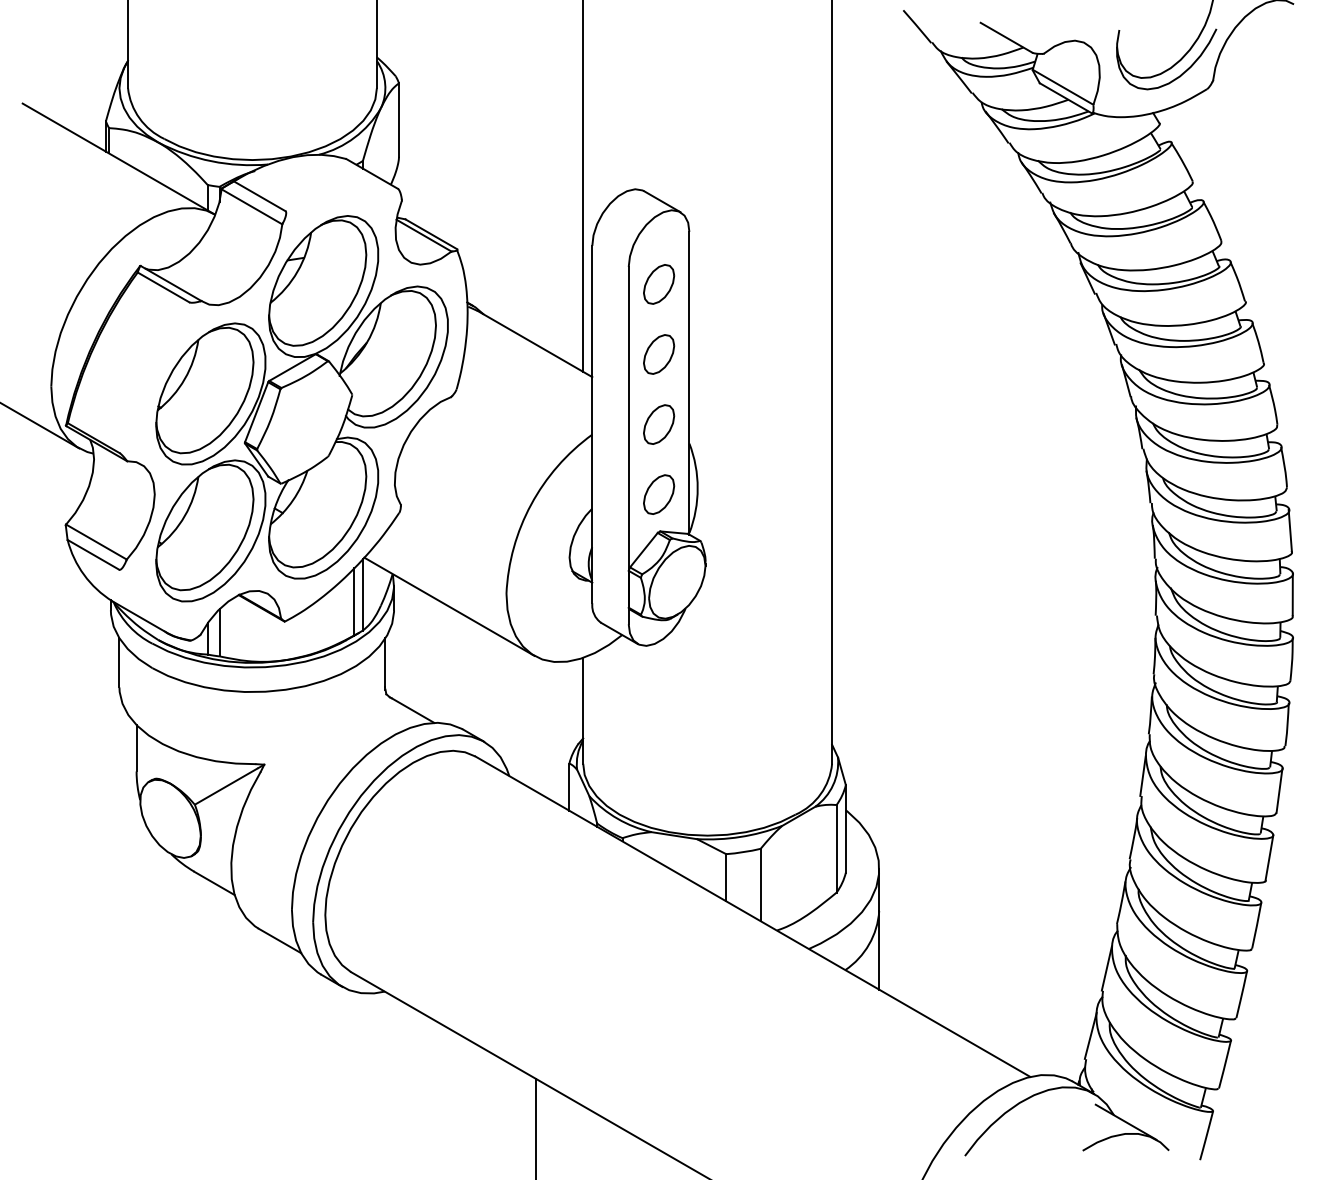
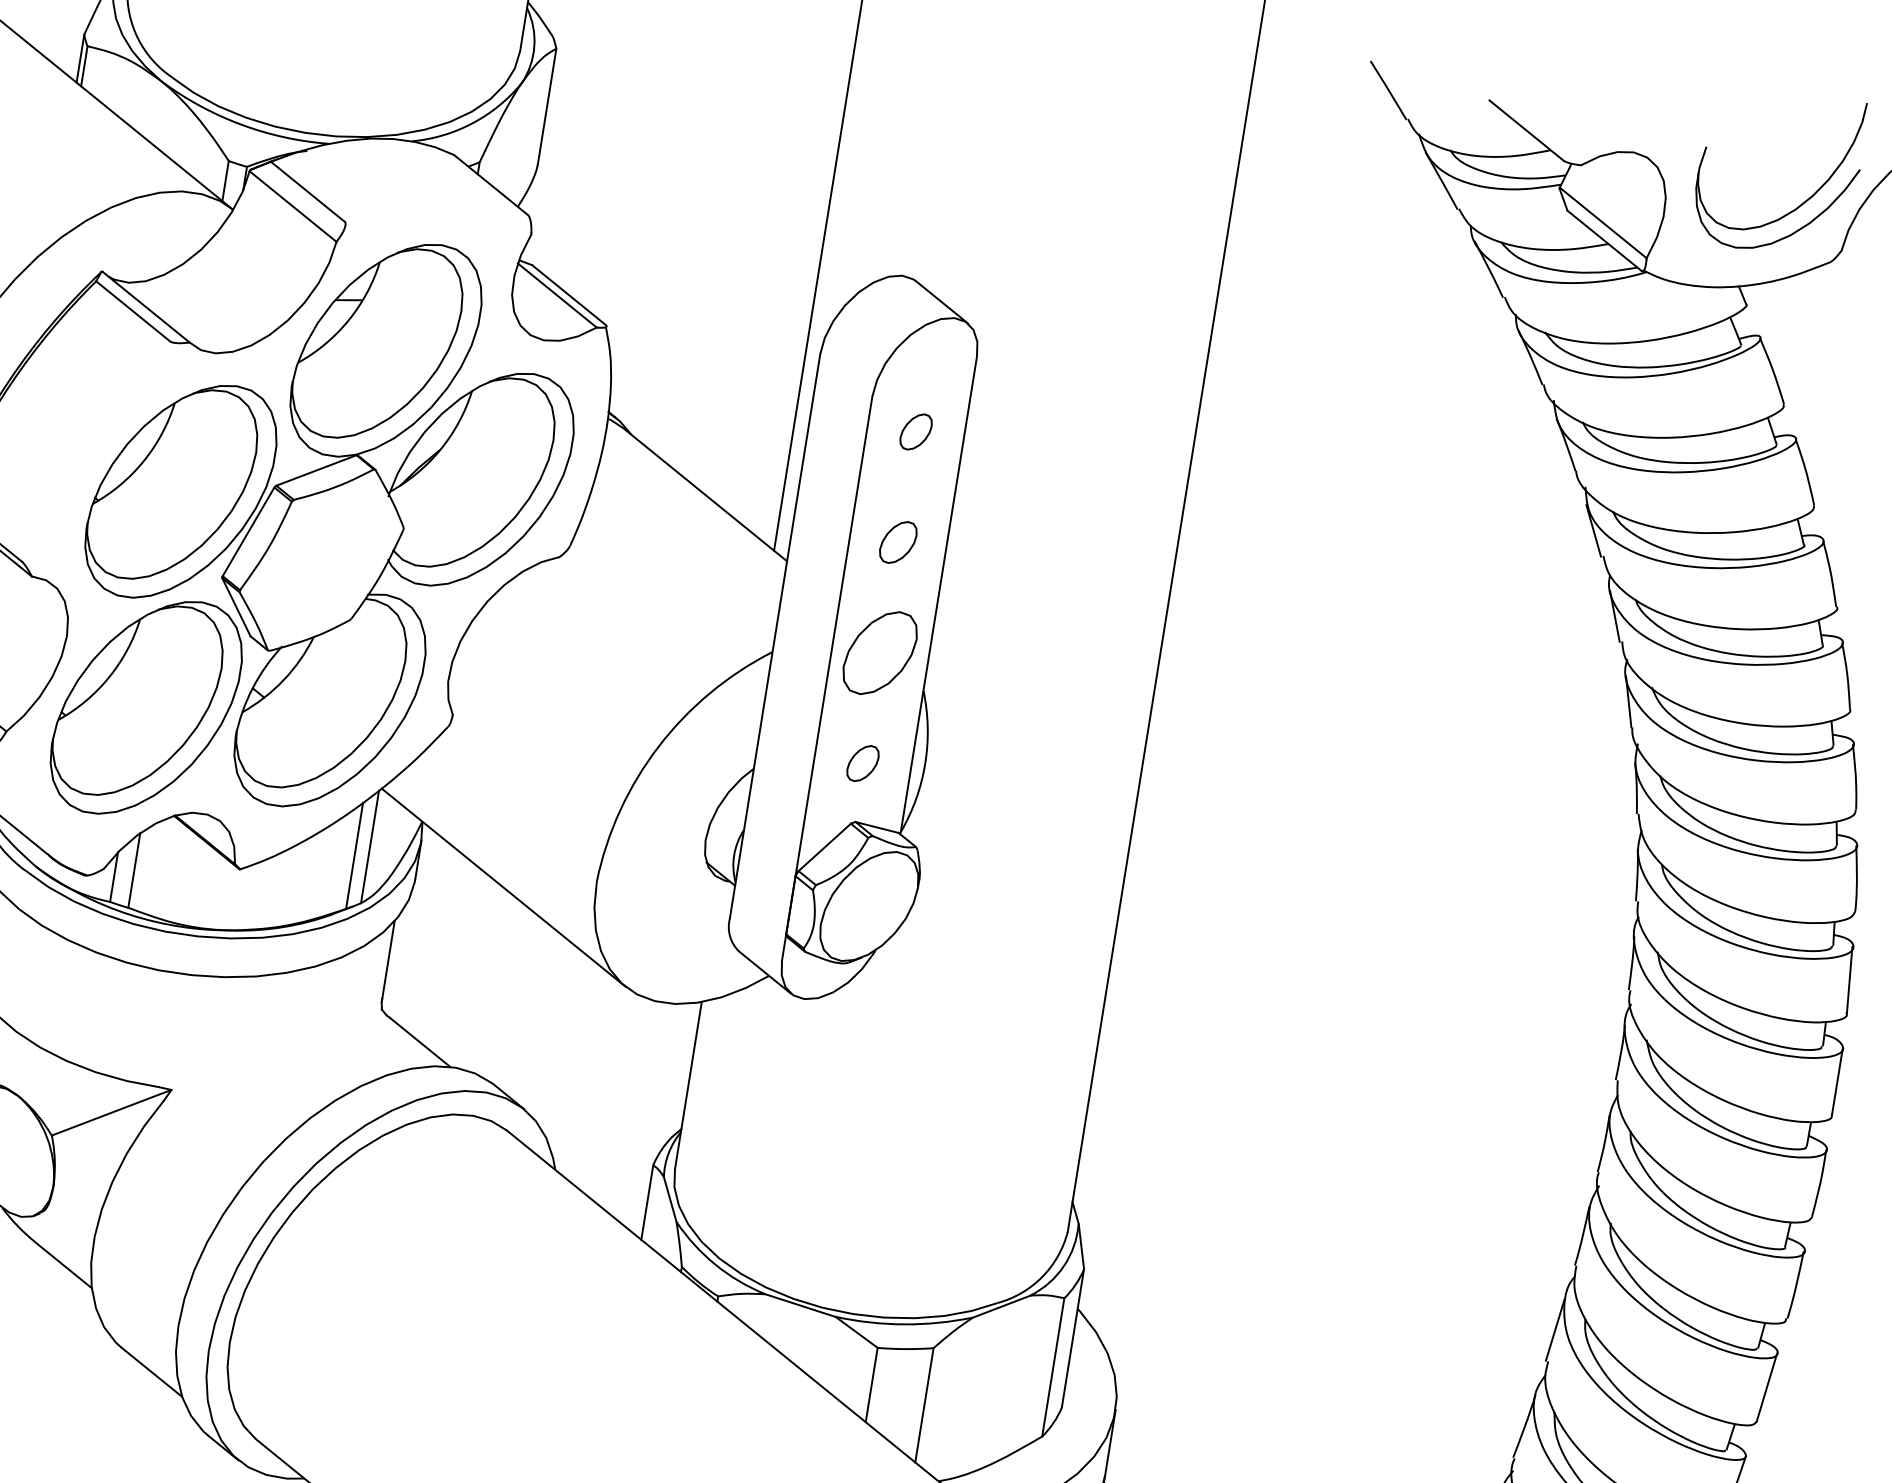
part: (659, 284) -> (916, 432), size x0.6
part: (659, 354) -> (898, 542), size x0.7
part: (659, 424) -> (881, 653), size x1.4
part: (659, 494) -> (863, 763), size x0.6

